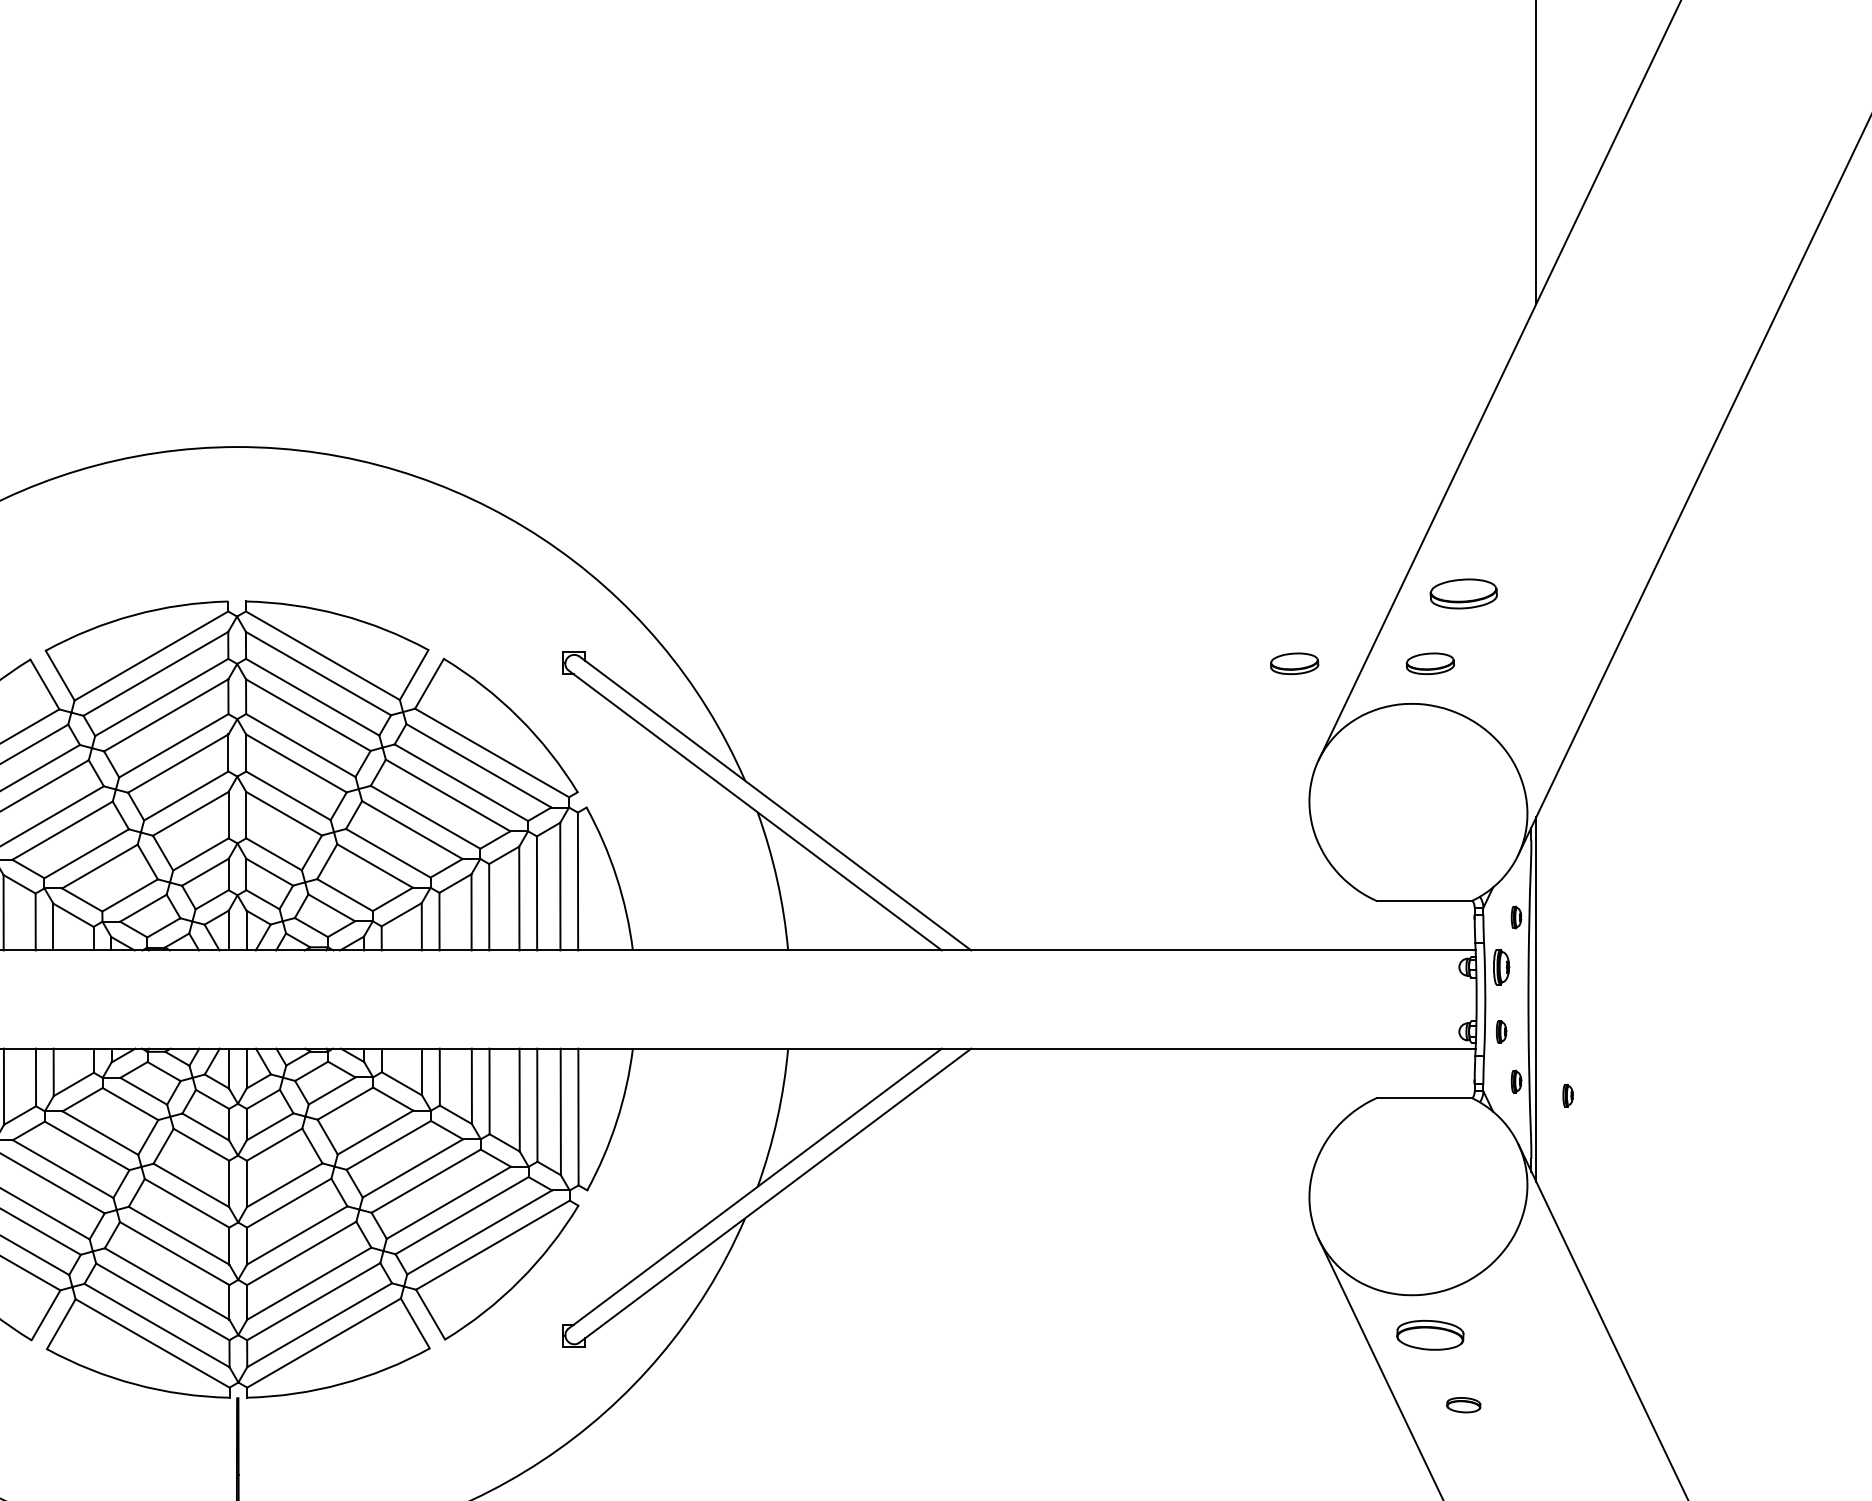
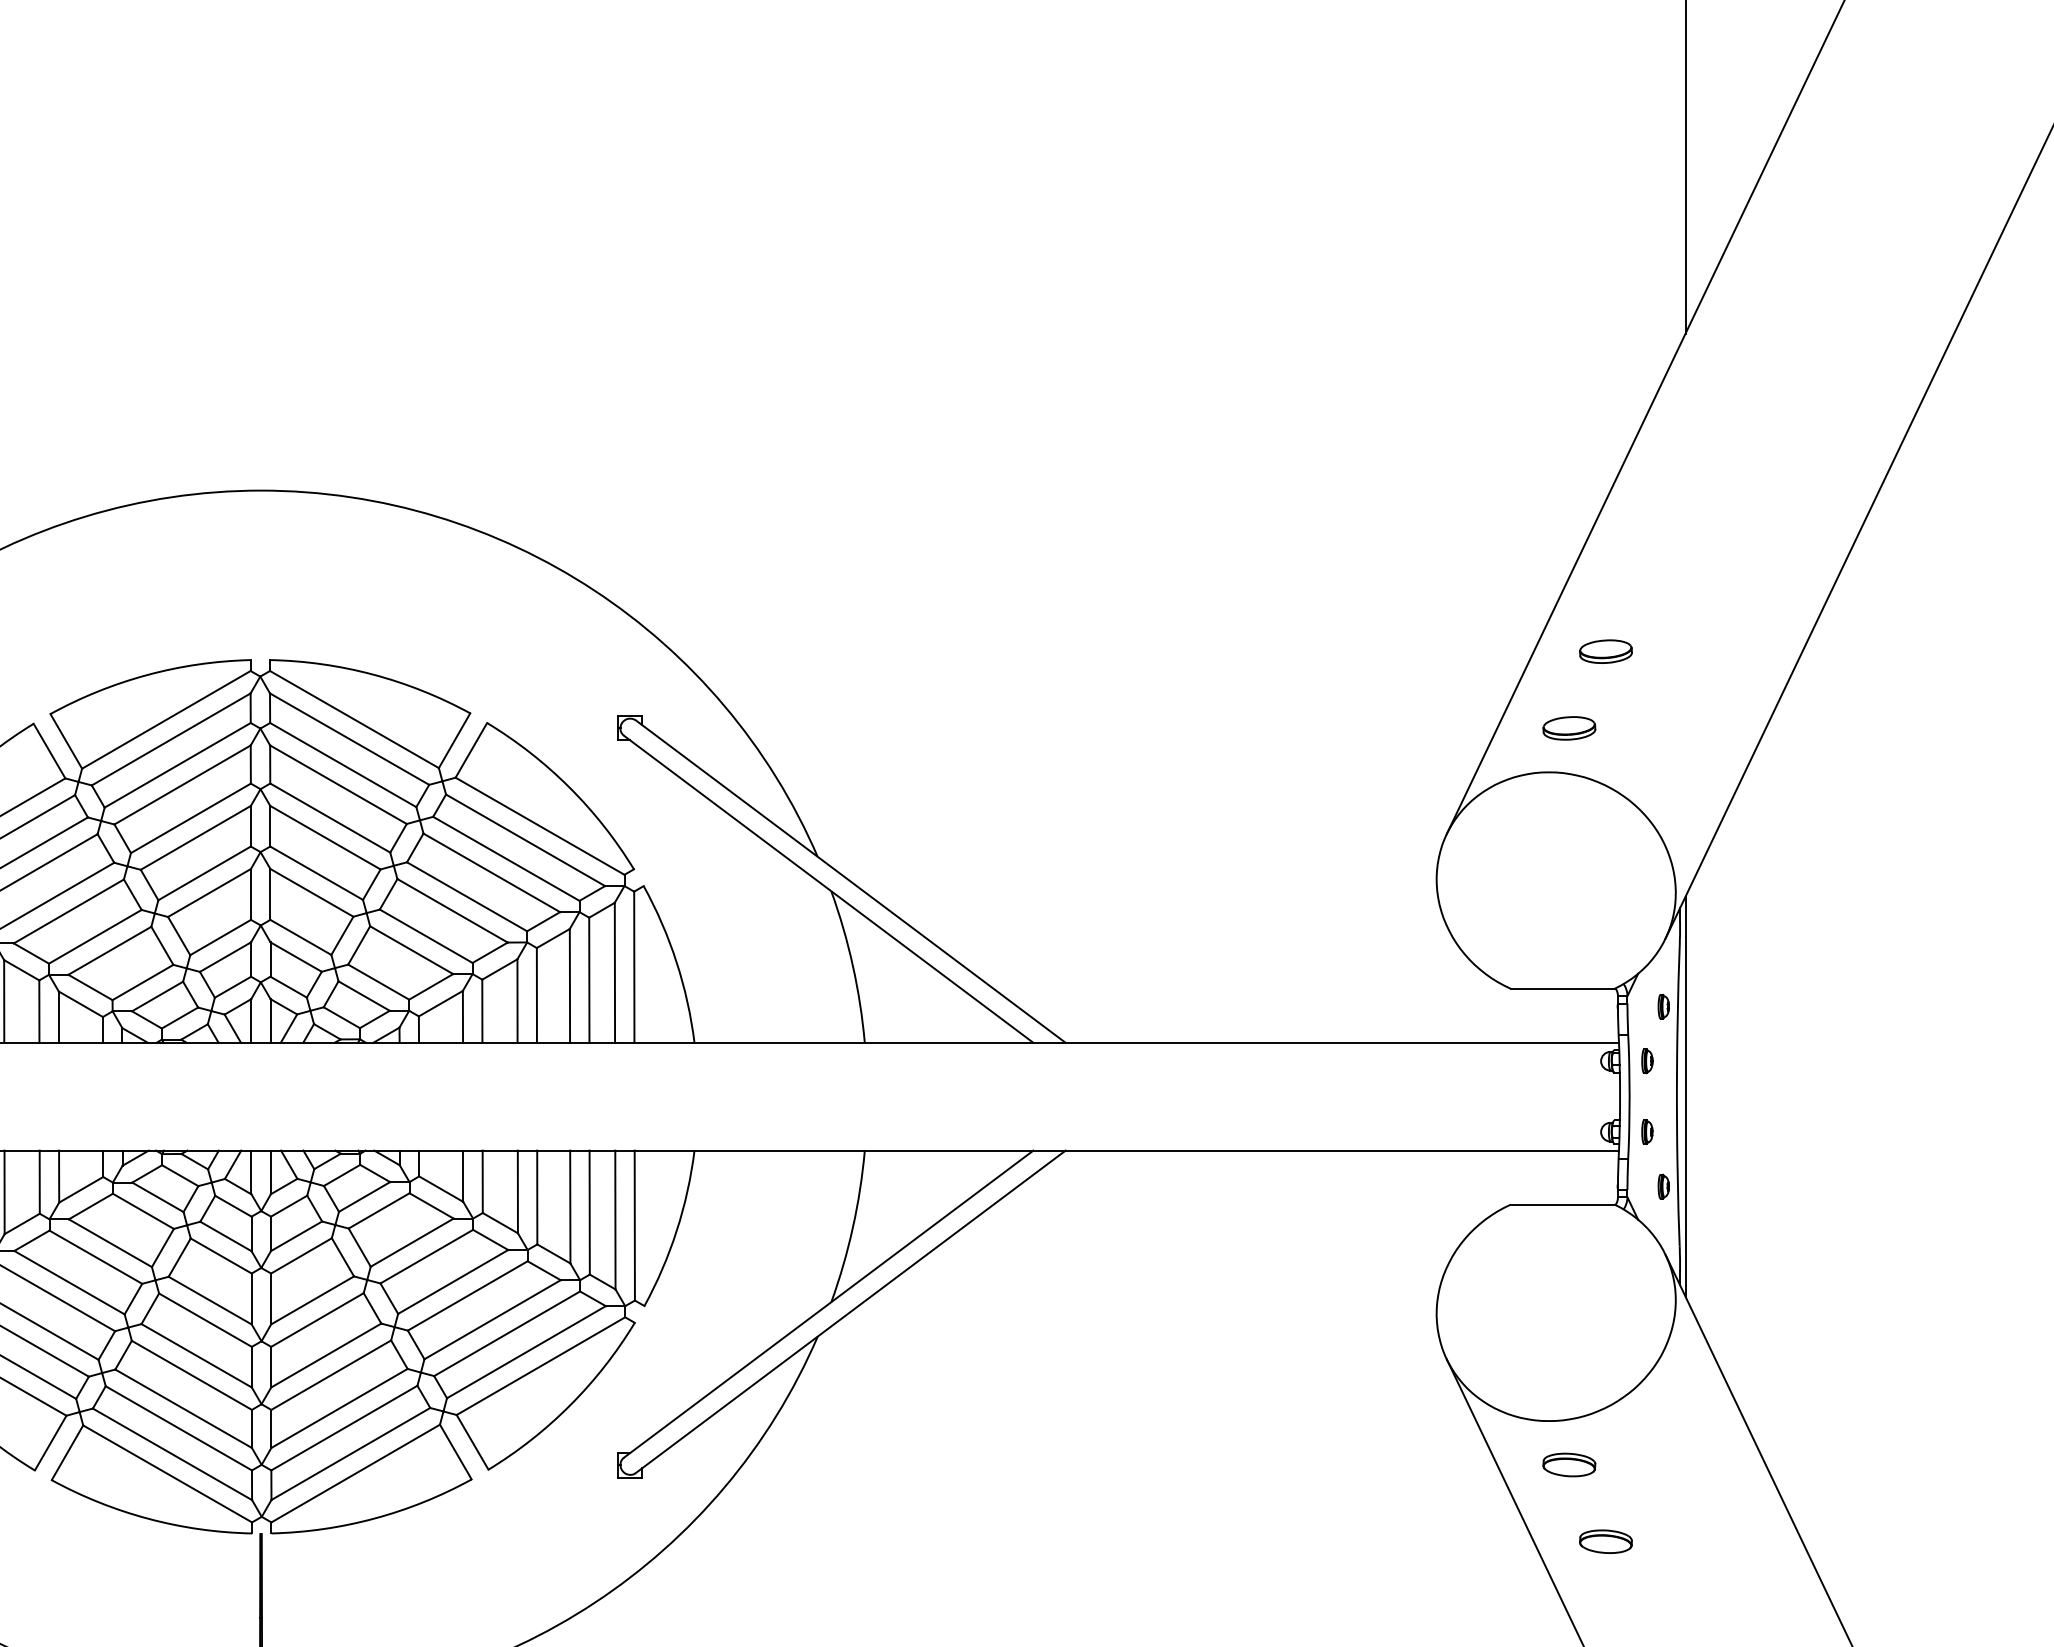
part: (1463, 593) -> (1605, 651), size x0.71
part: (1294, 663) -> (1420, 728), removed
part: (1501, 967) -> (1647, 1061), size x0.62
part: (1568, 1095) -> (1720, 1201), removed
part: (1430, 1334) -> (1569, 1464), size x0.71
part: (1463, 1405) -> (1605, 1541), size x1.43

